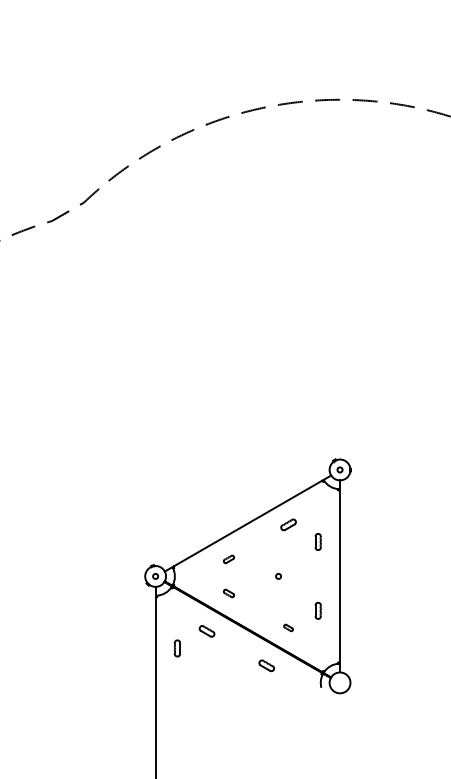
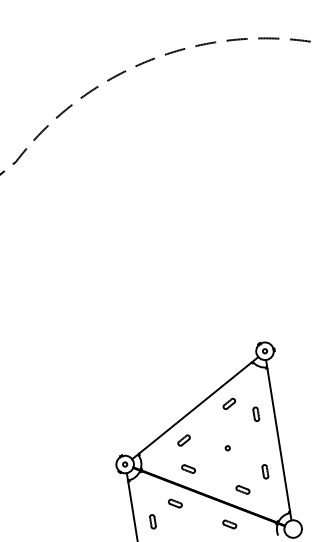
part: (228, 559) -> (183, 440), size x1.43
part: (228, 593) -> (188, 469), size x1.43
part: (288, 627) -> (242, 489), size x1.67

